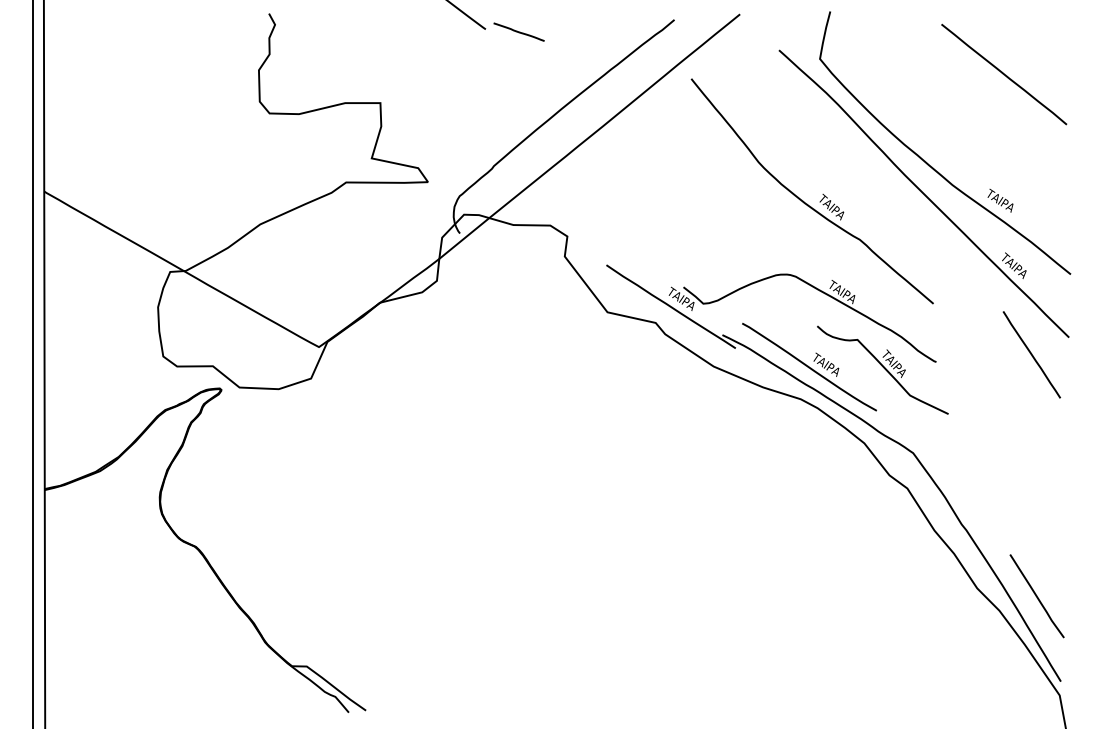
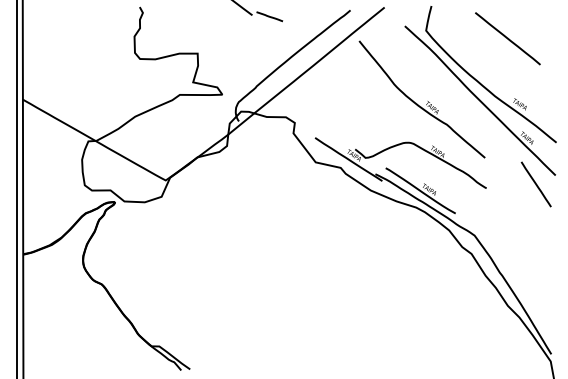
line: (1003, 73) -> (507, 38), moved
part: (882, 370) -> (458, 192), removed
line: (1036, 595) -> (538, 309), removed

